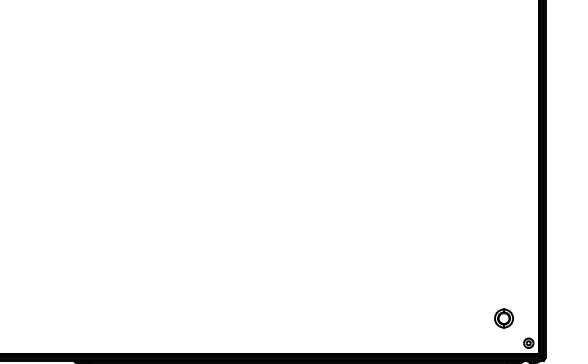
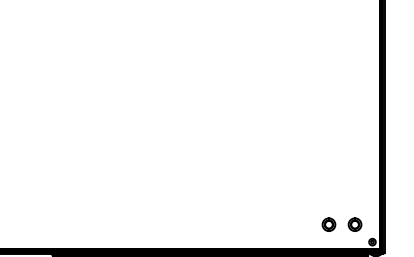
part: (466, 318) -> (328, 224), added

